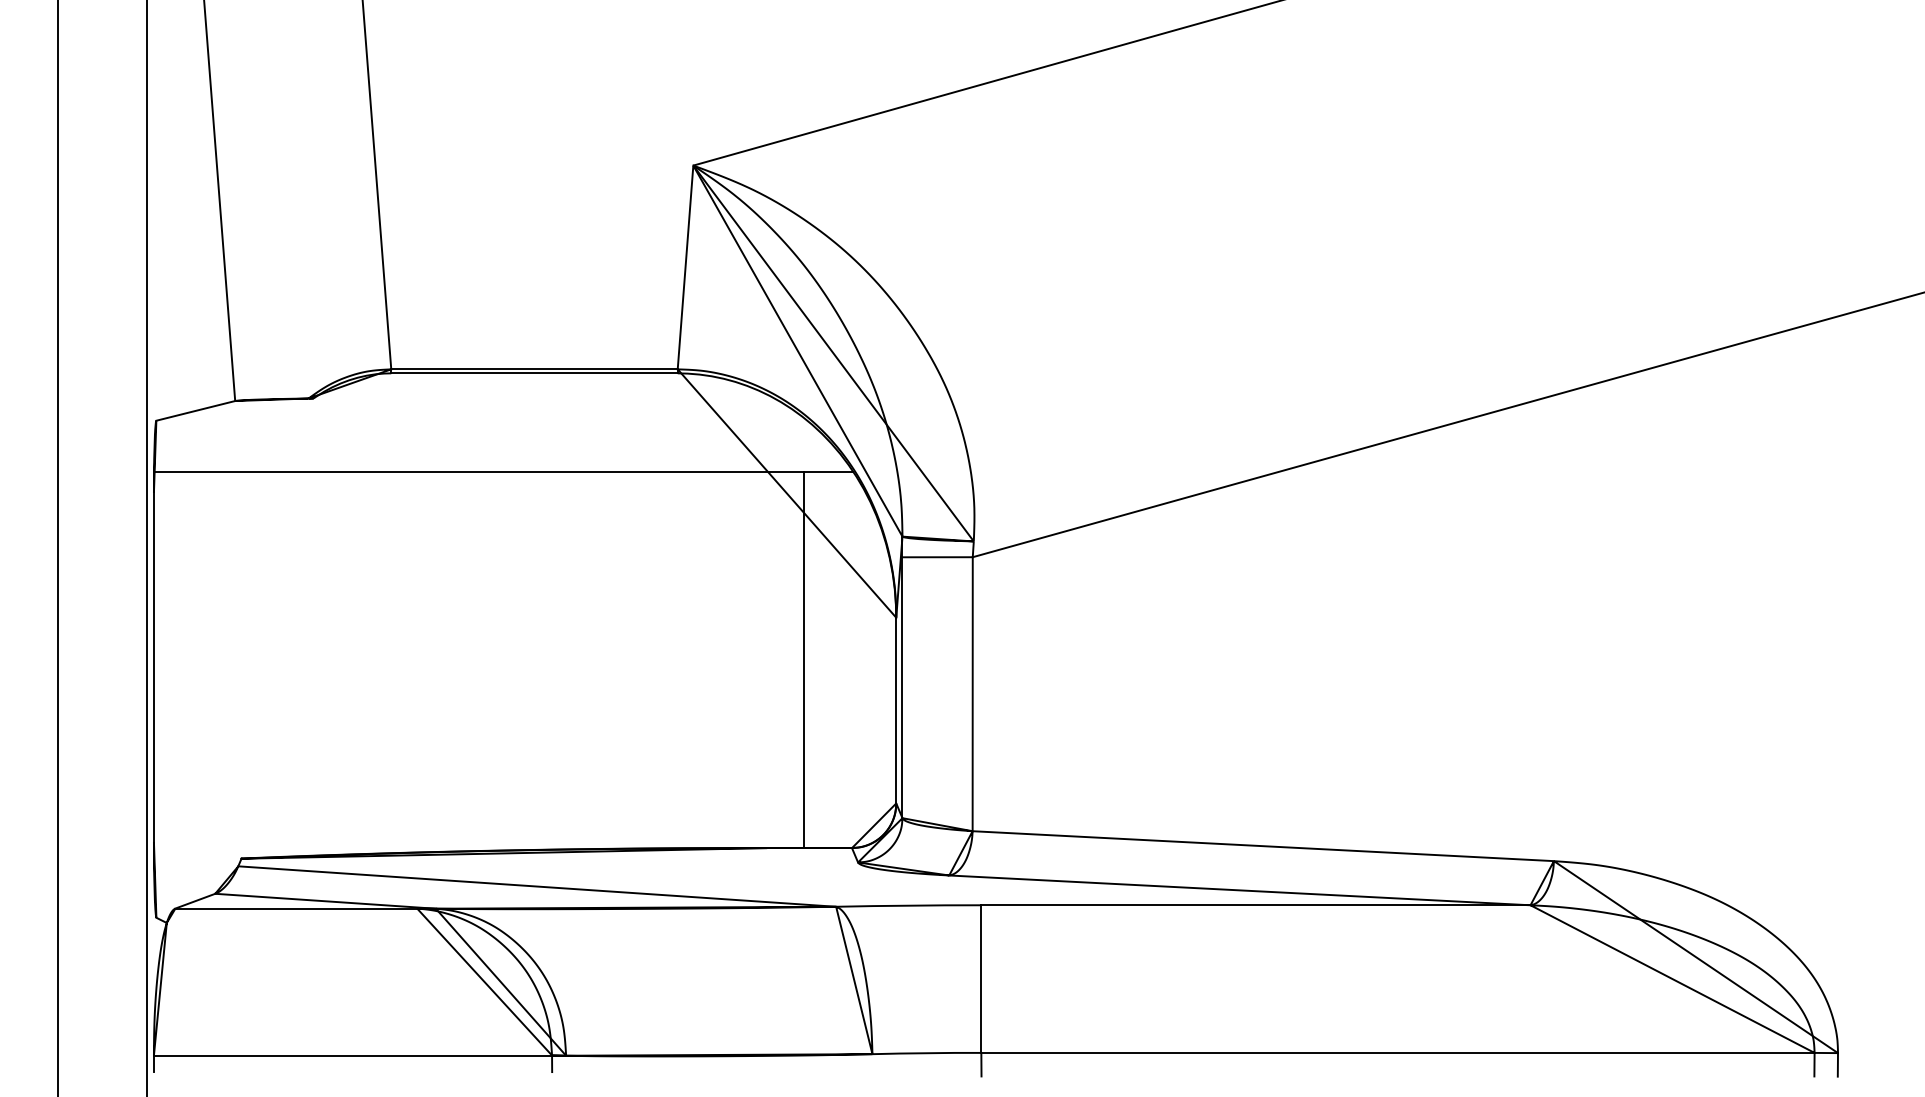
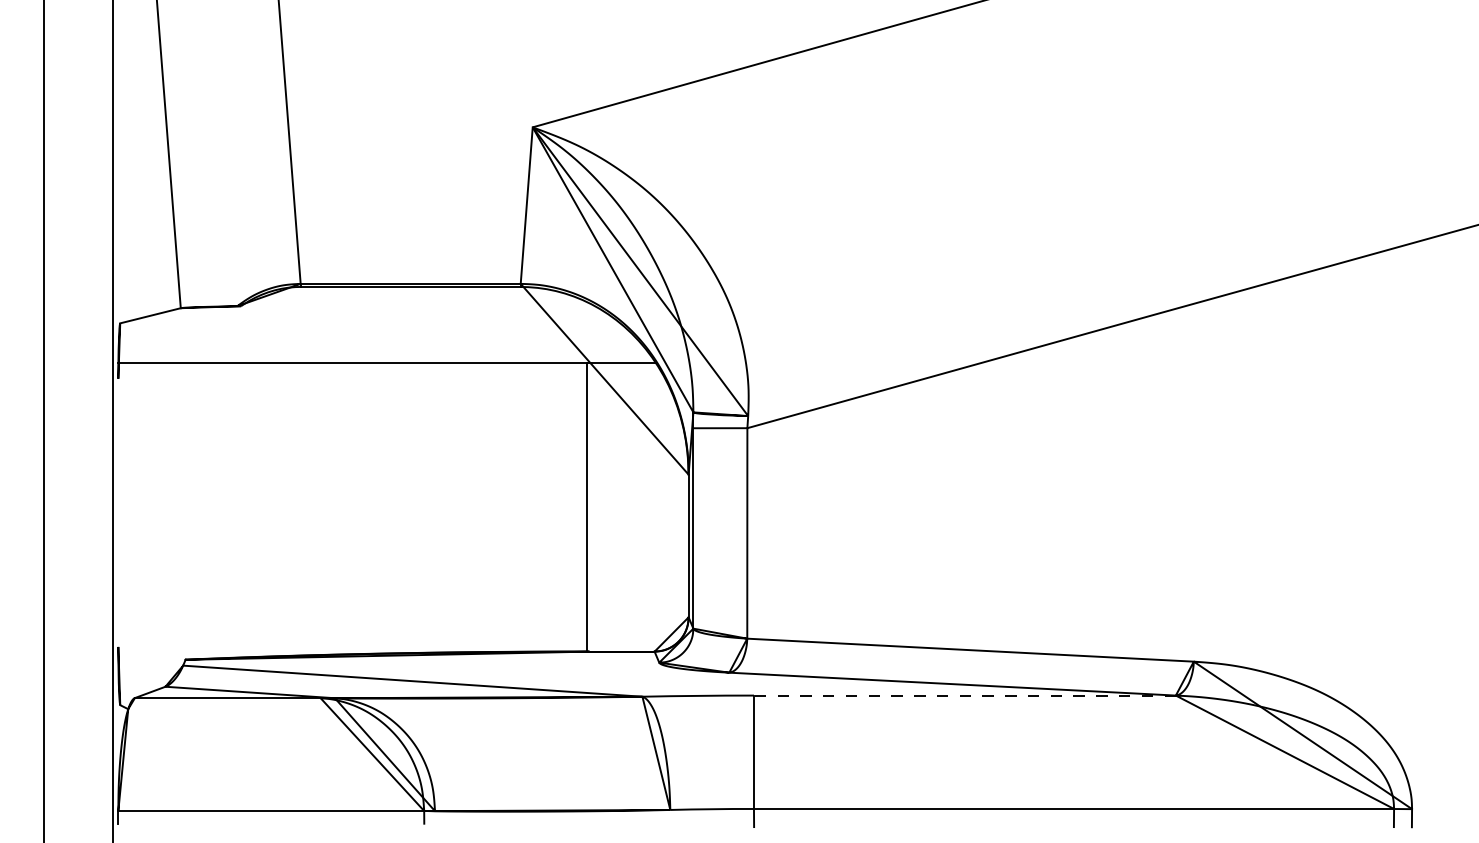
line: (803, 659) -> (586, 506), moved
line: (153, 666) -> (118, 512), removed
line: (1255, 905) -> (964, 695), solid -> dashed

